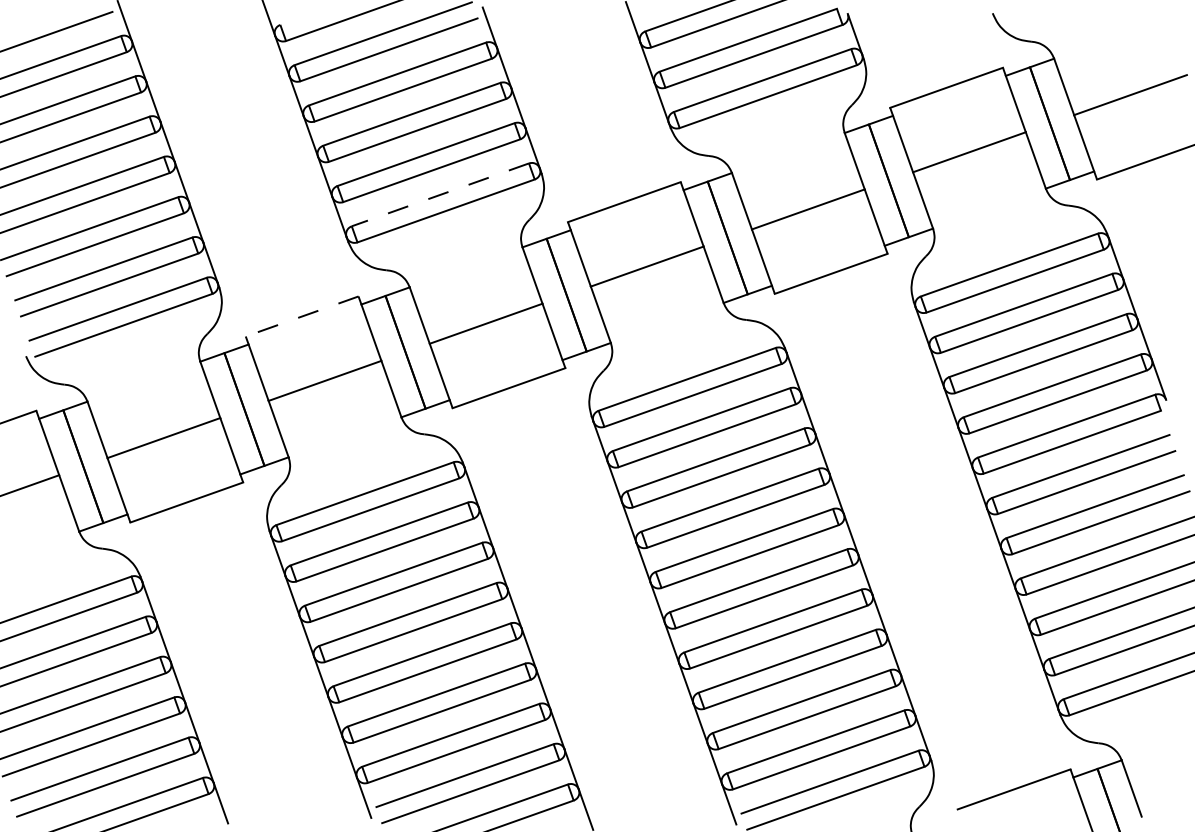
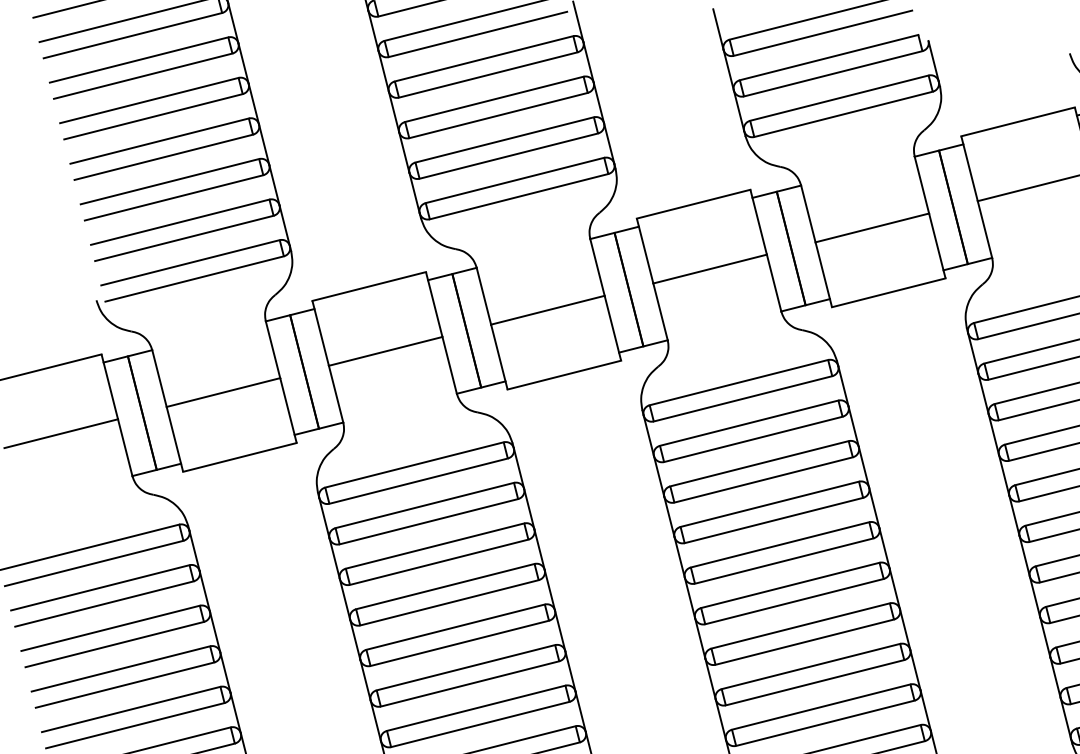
line: (439, 195) -> (514, 180), dashed -> solid
line: (302, 316) -> (369, 286), dashed -> solid

